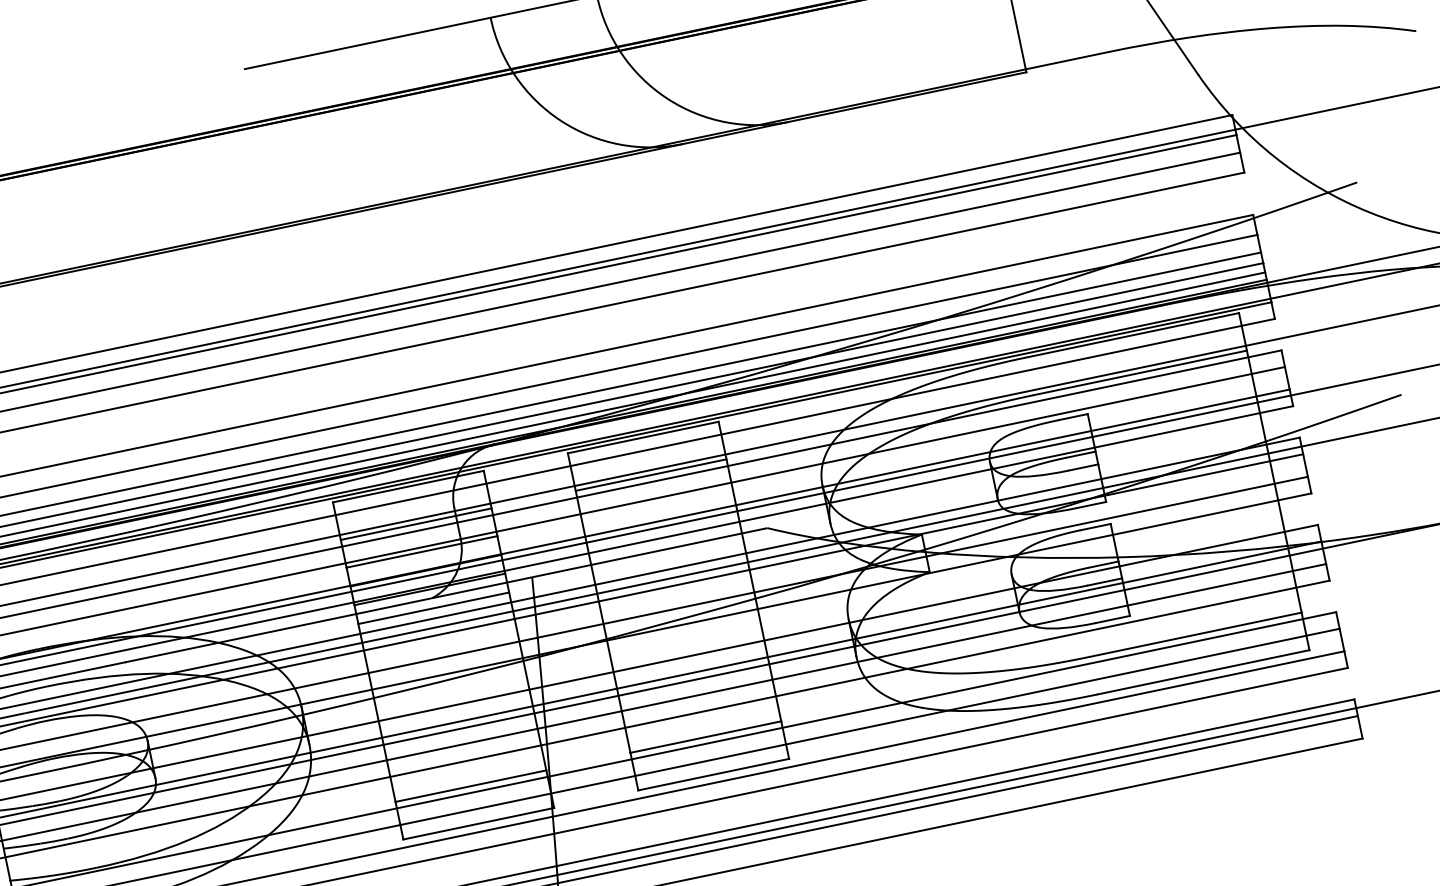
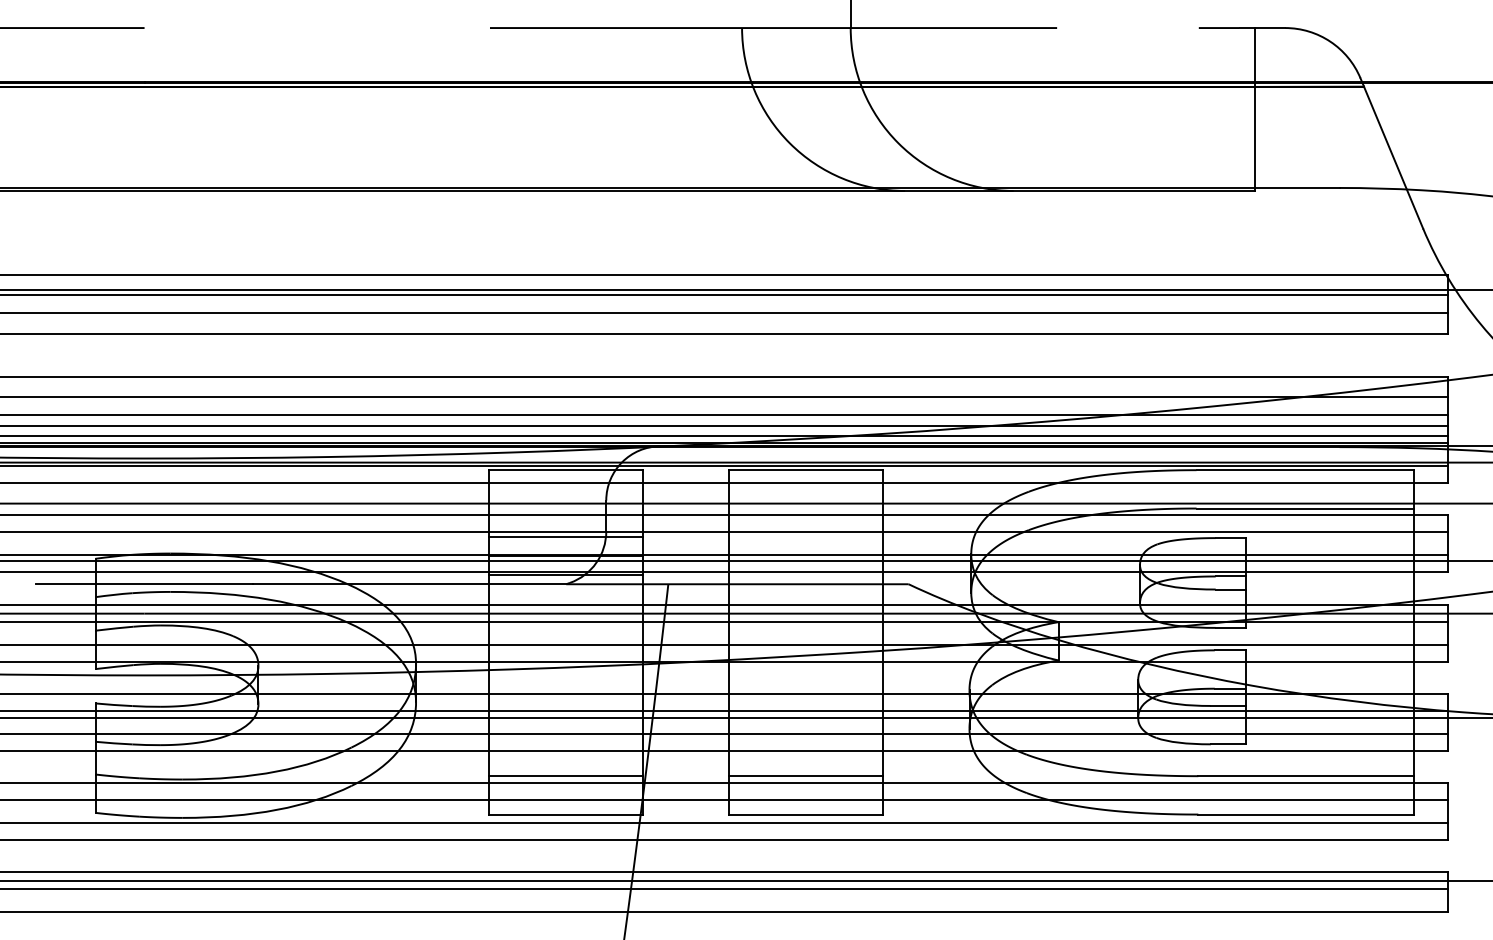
line: (650, 475) -> (805, 508), removed
line: (416, 524) -> (565, 508), removed
line: (433, 608) -> (565, 594), removed

